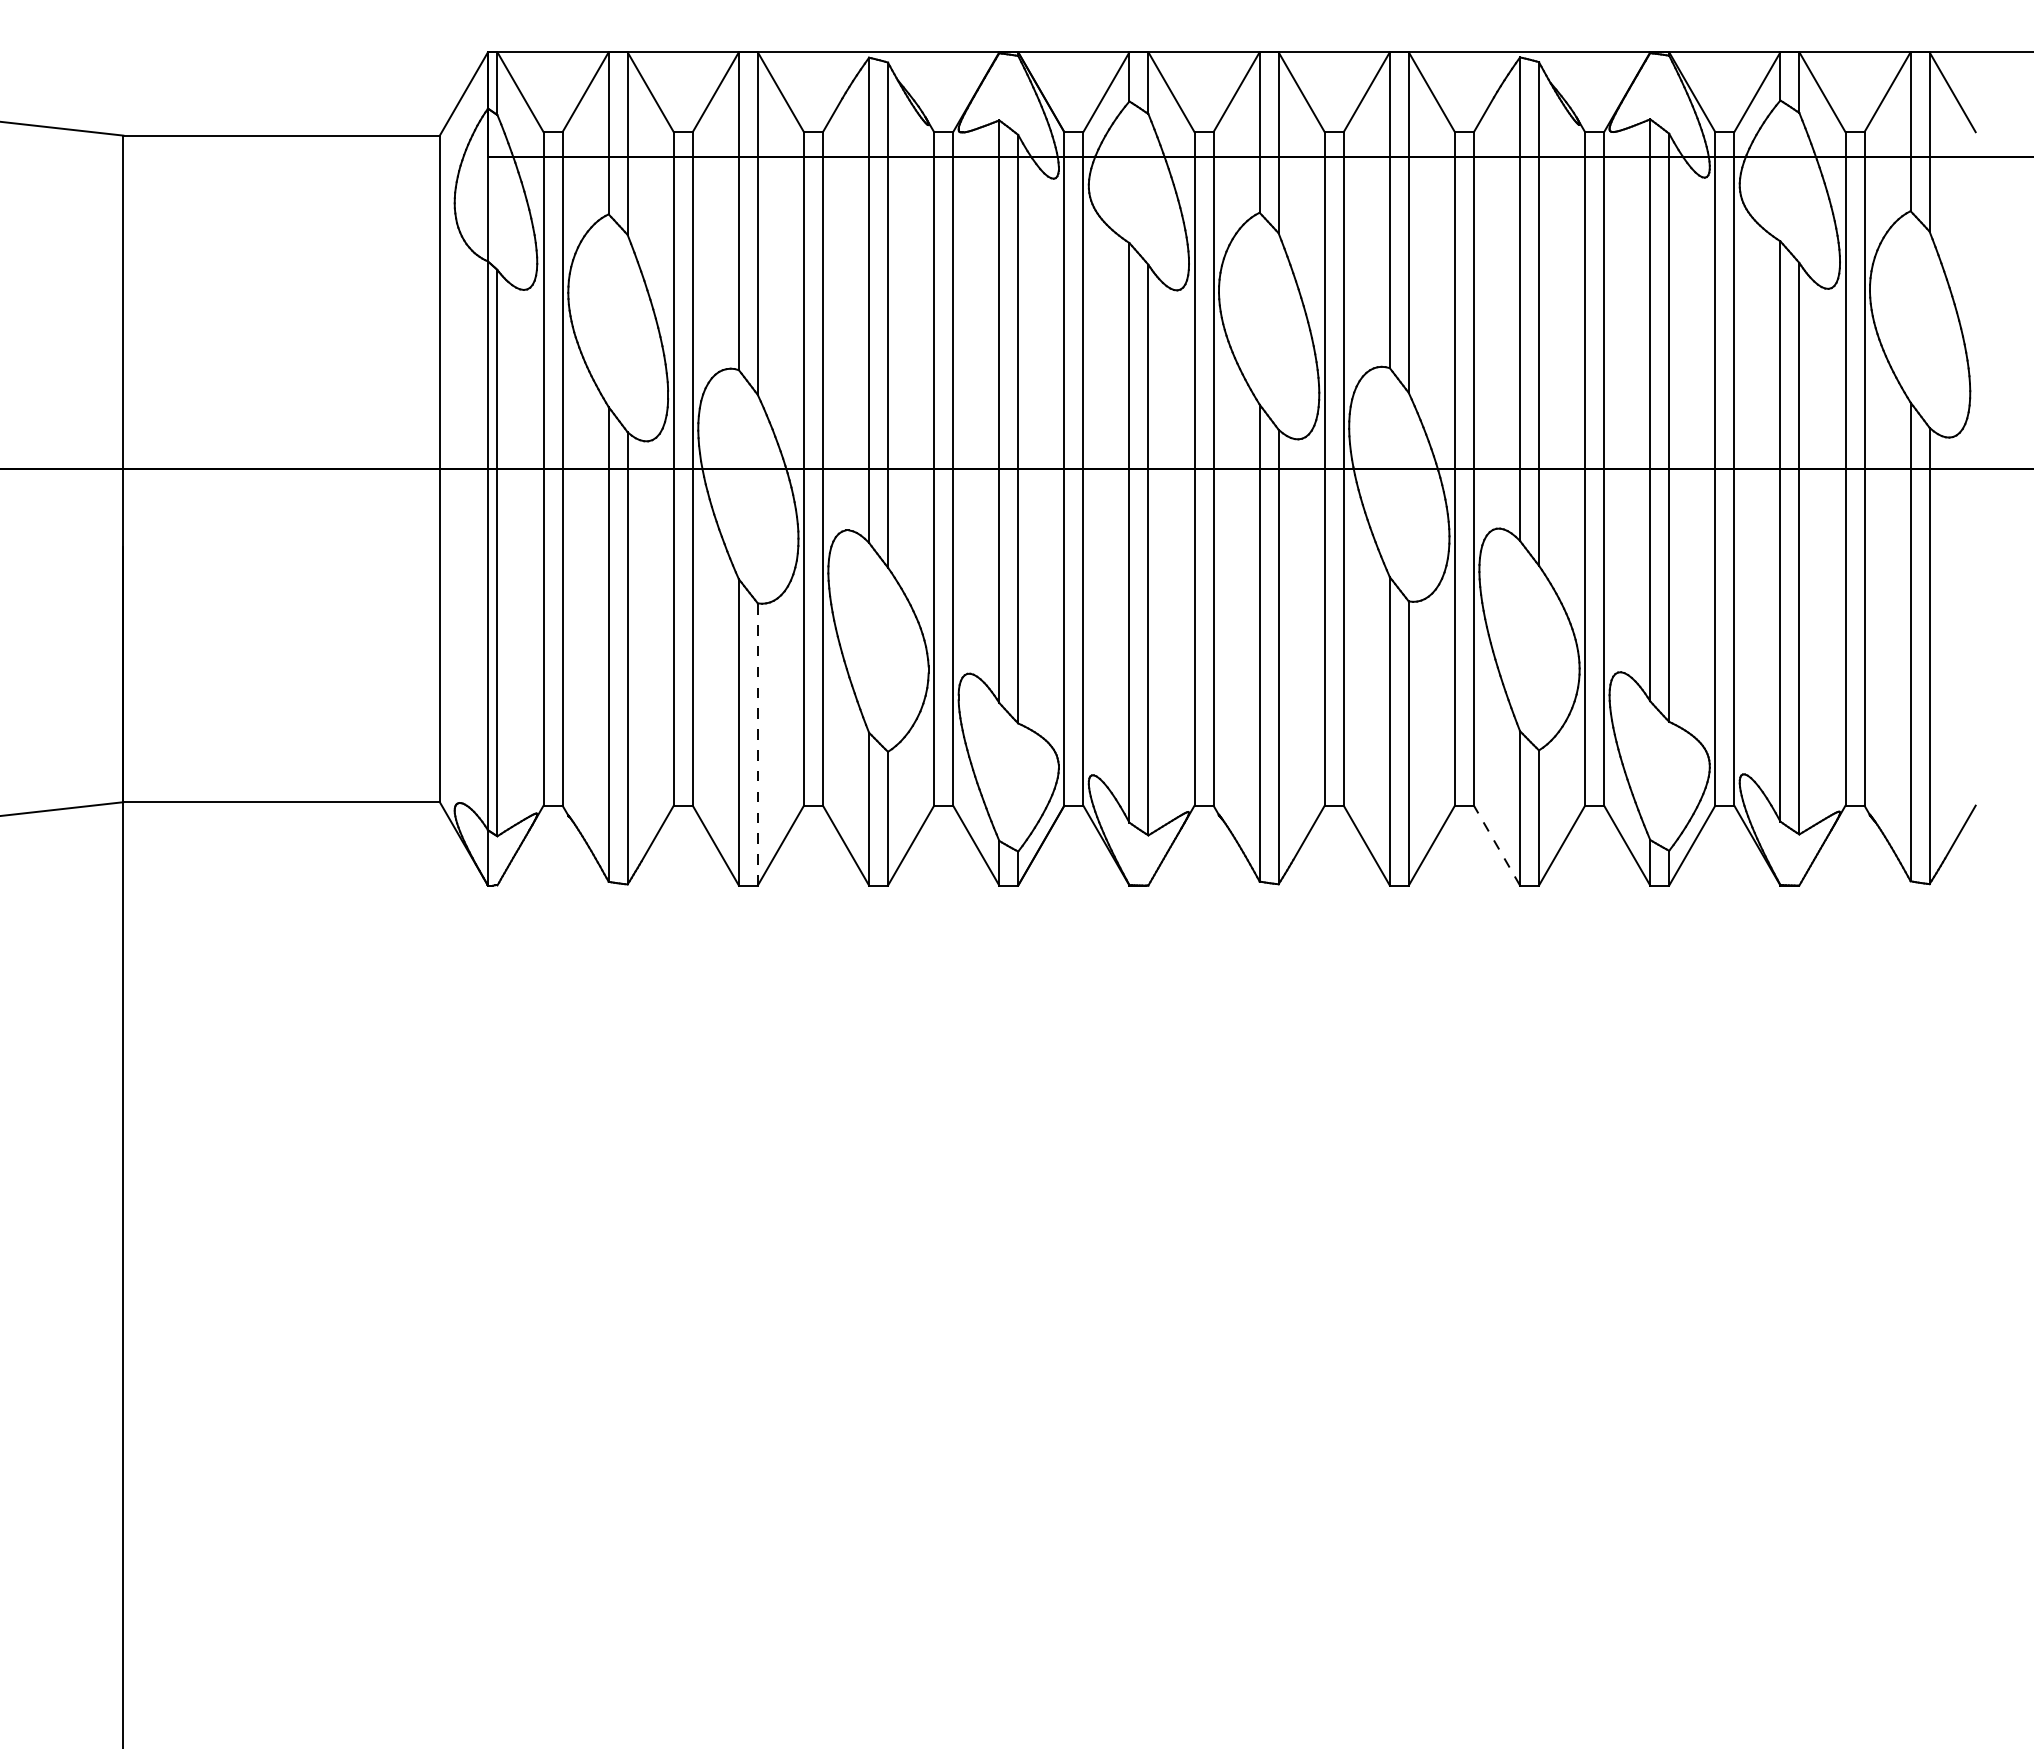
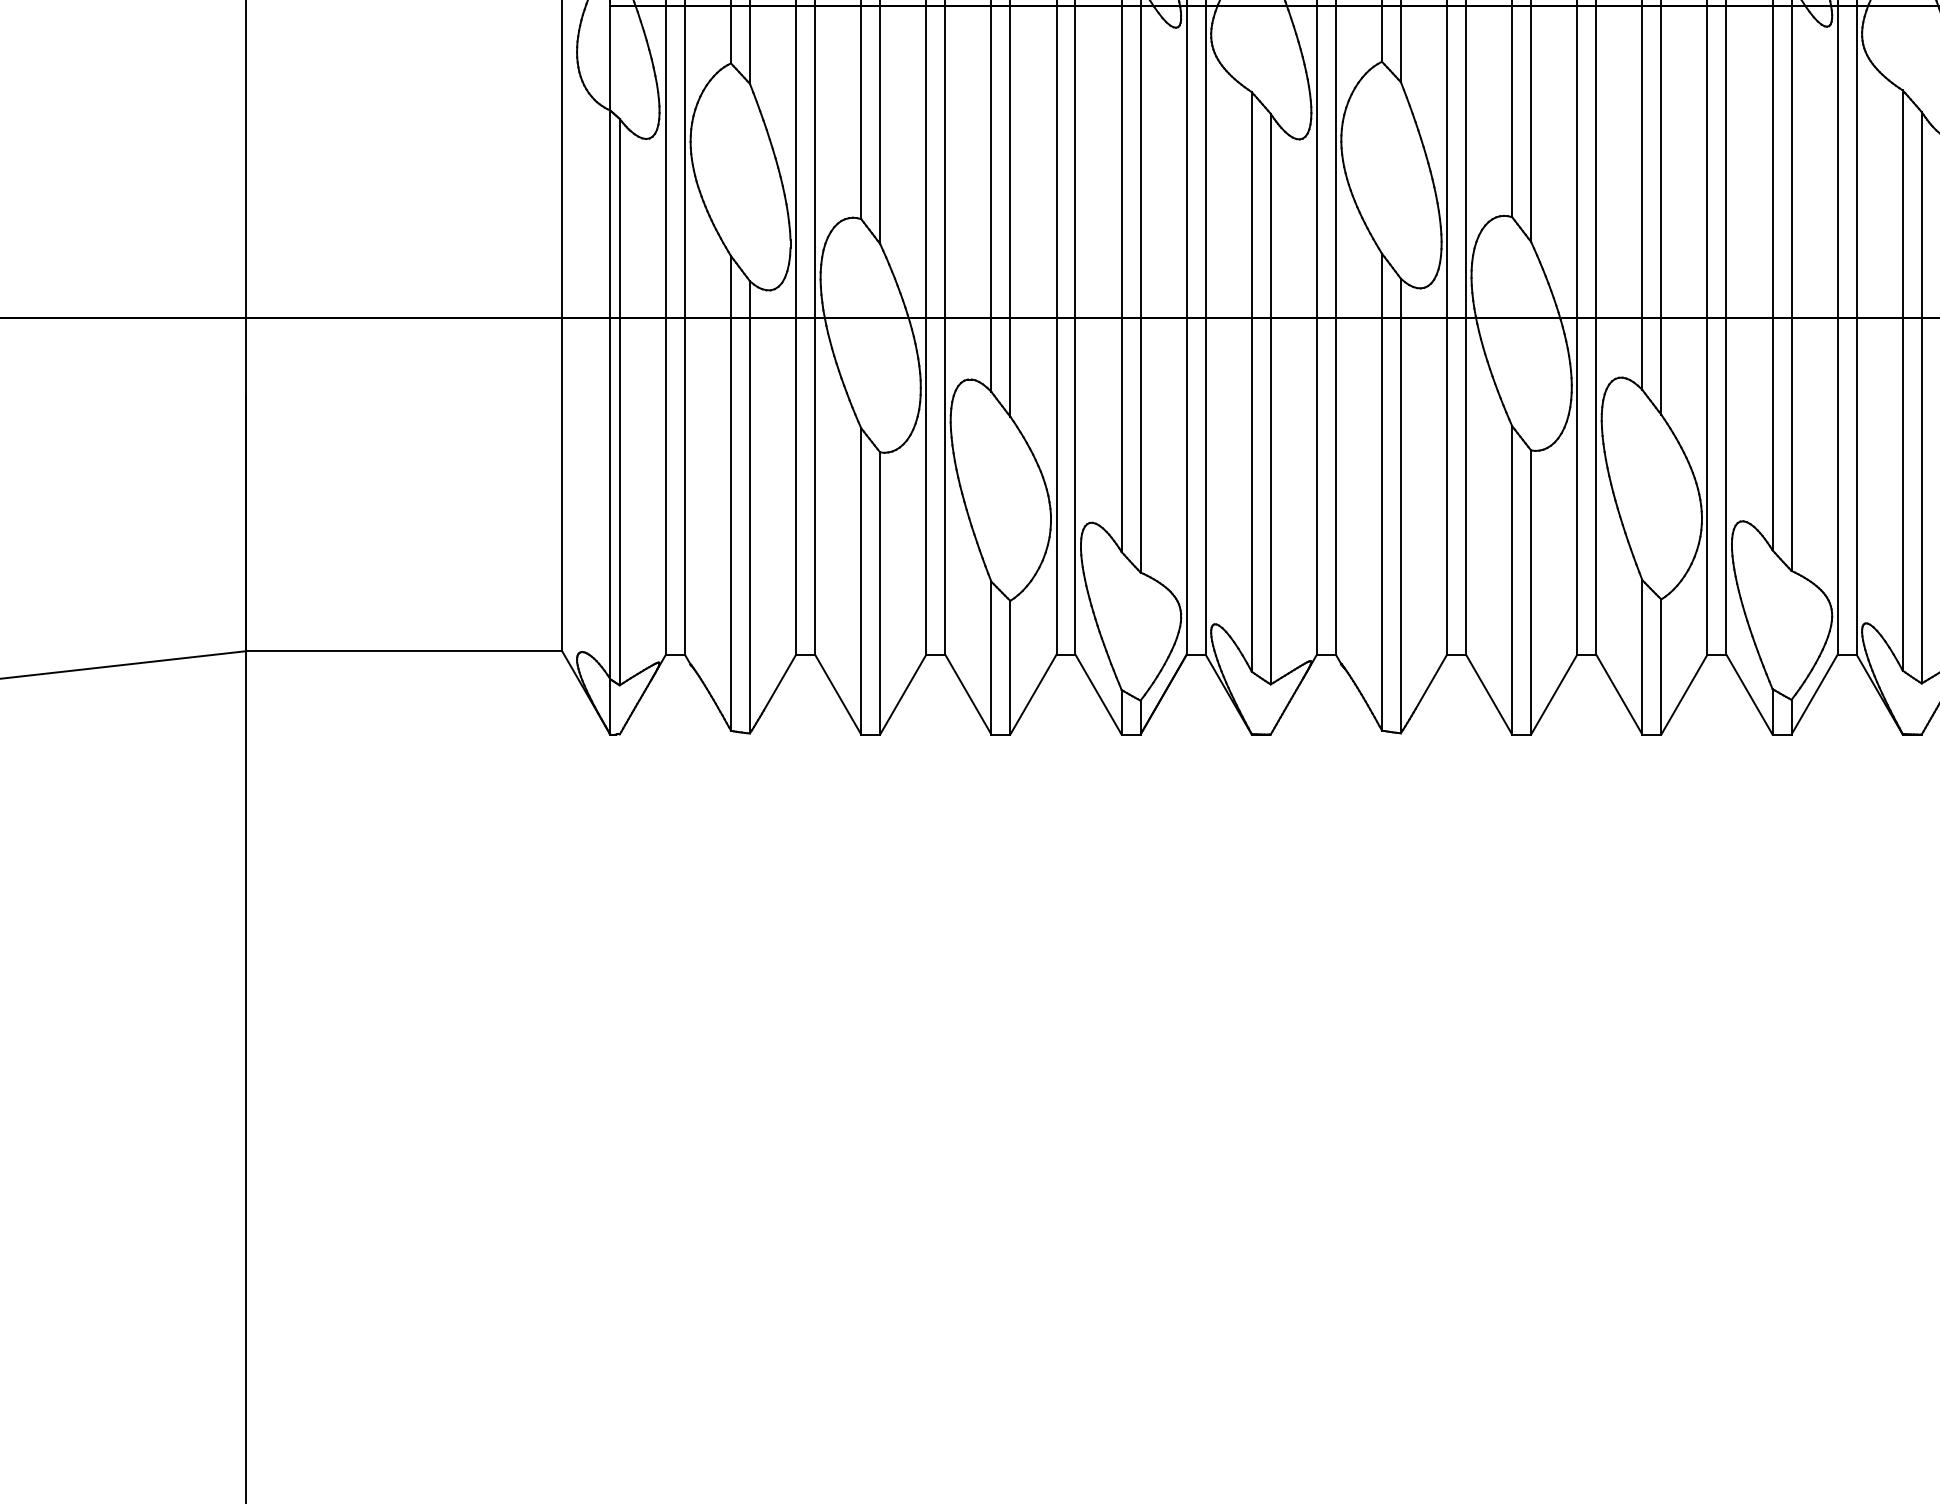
line: (757, 743) -> (879, 592), dashed -> solid
line: (1496, 845) -> (1618, 694), dashed -> solid

